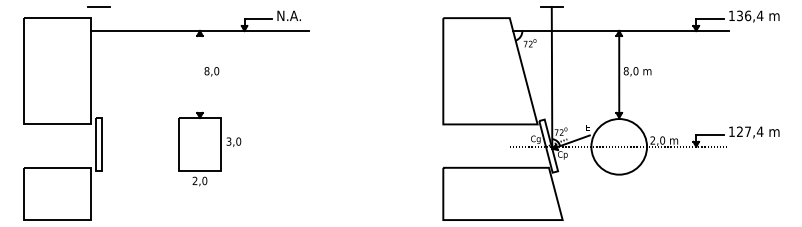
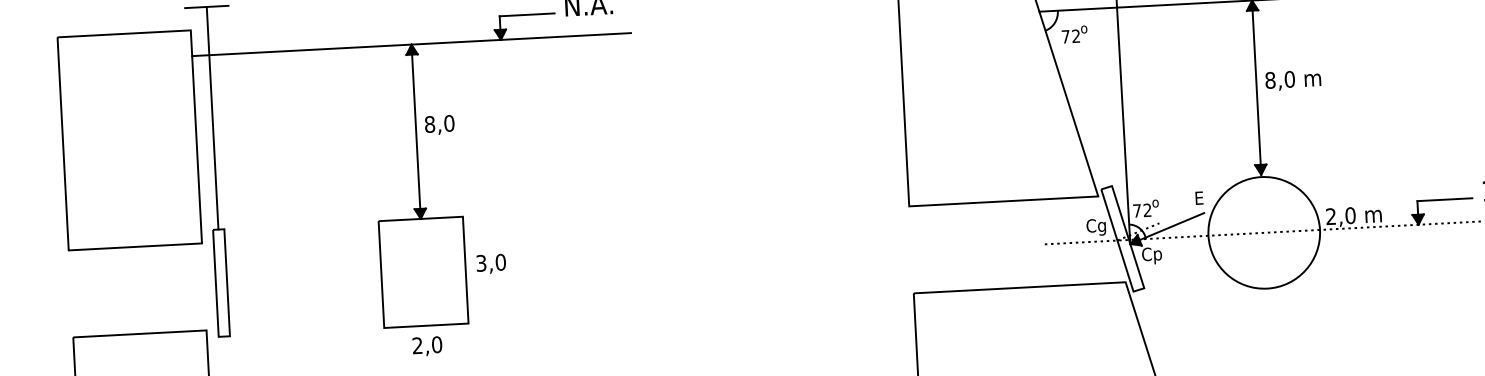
line: (99, 61) -> (213, 116), added
line: (199, 74) -> (415, 131), added

